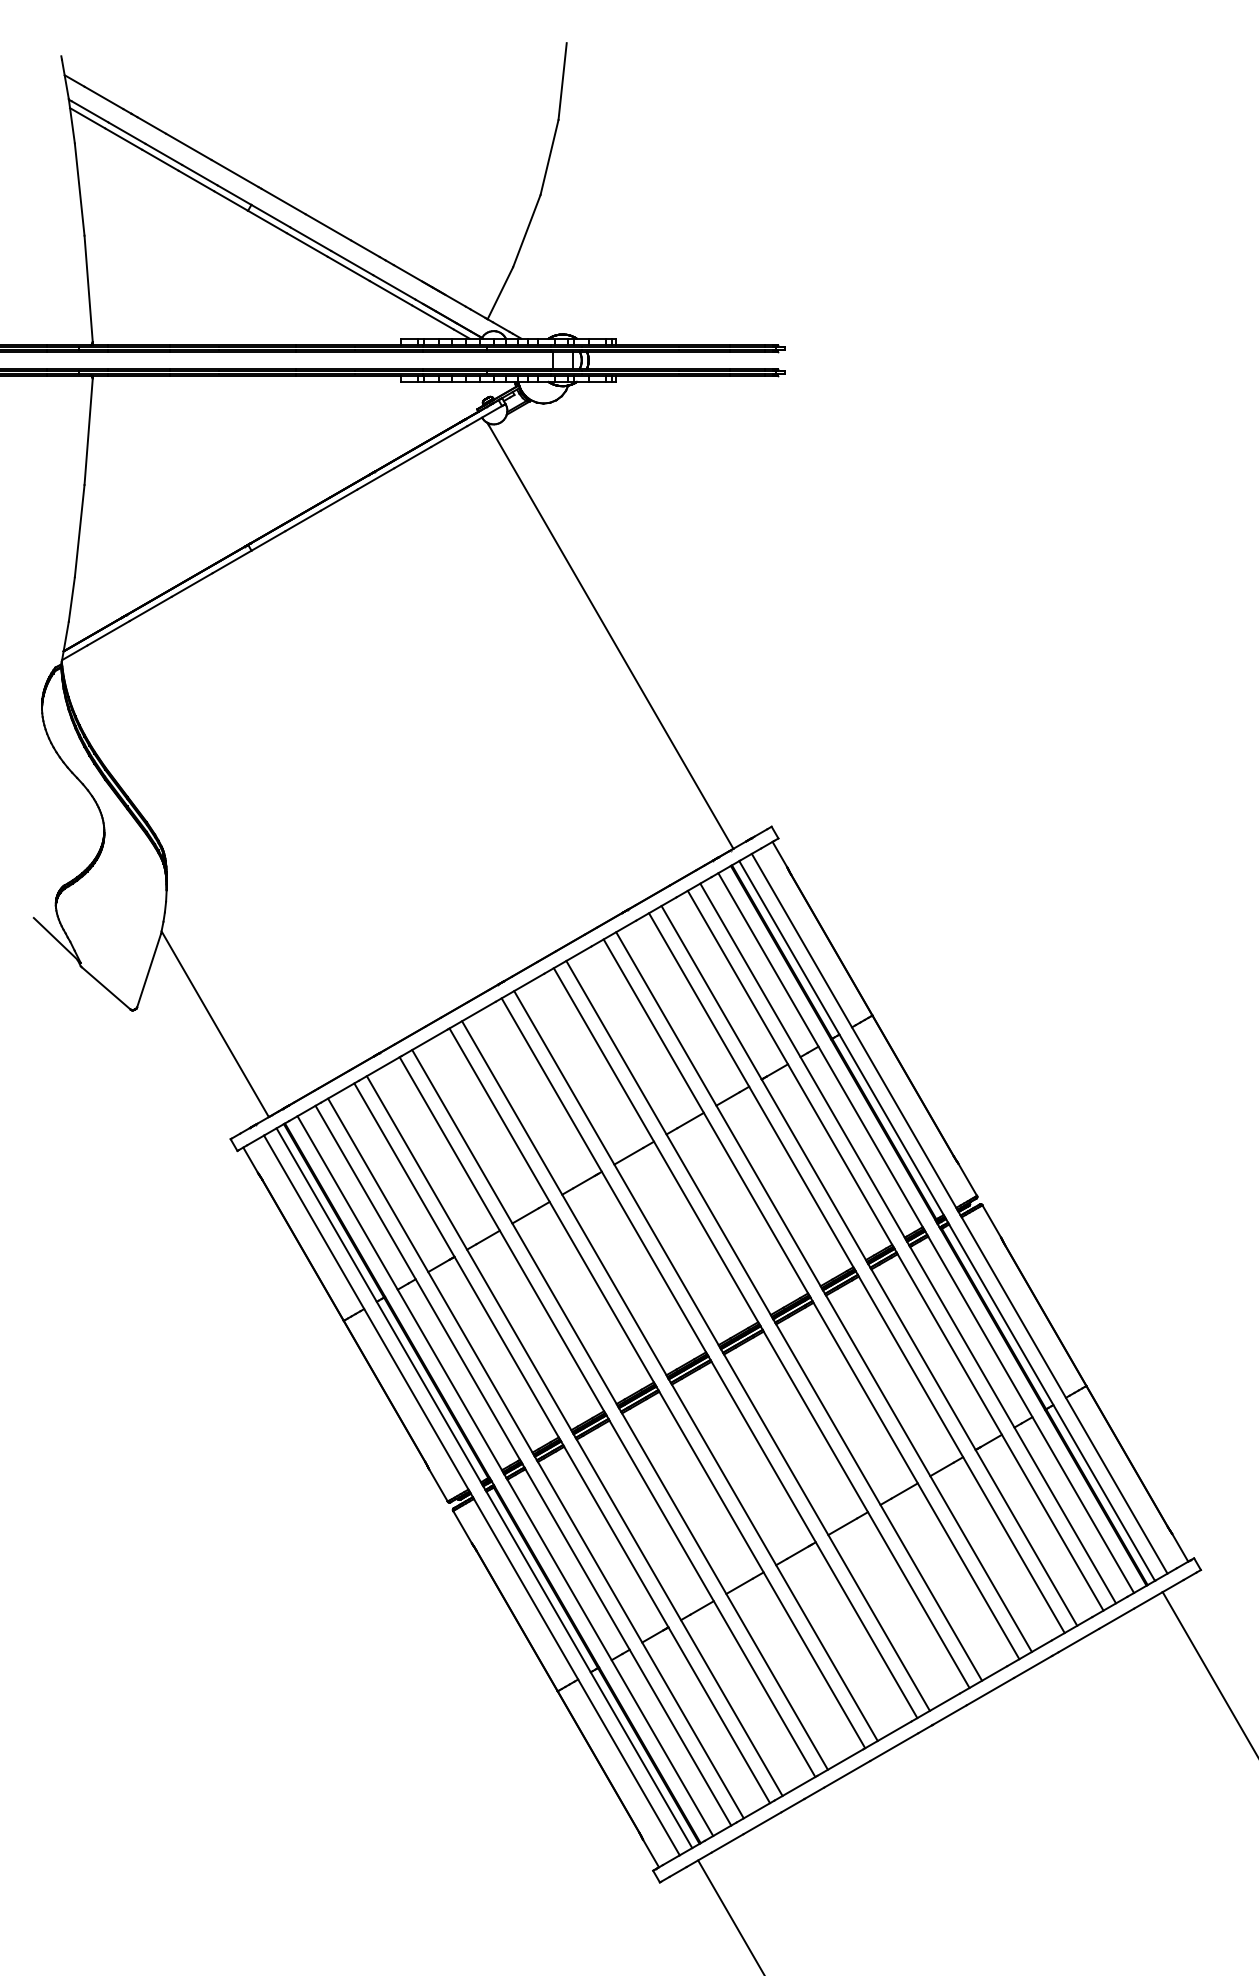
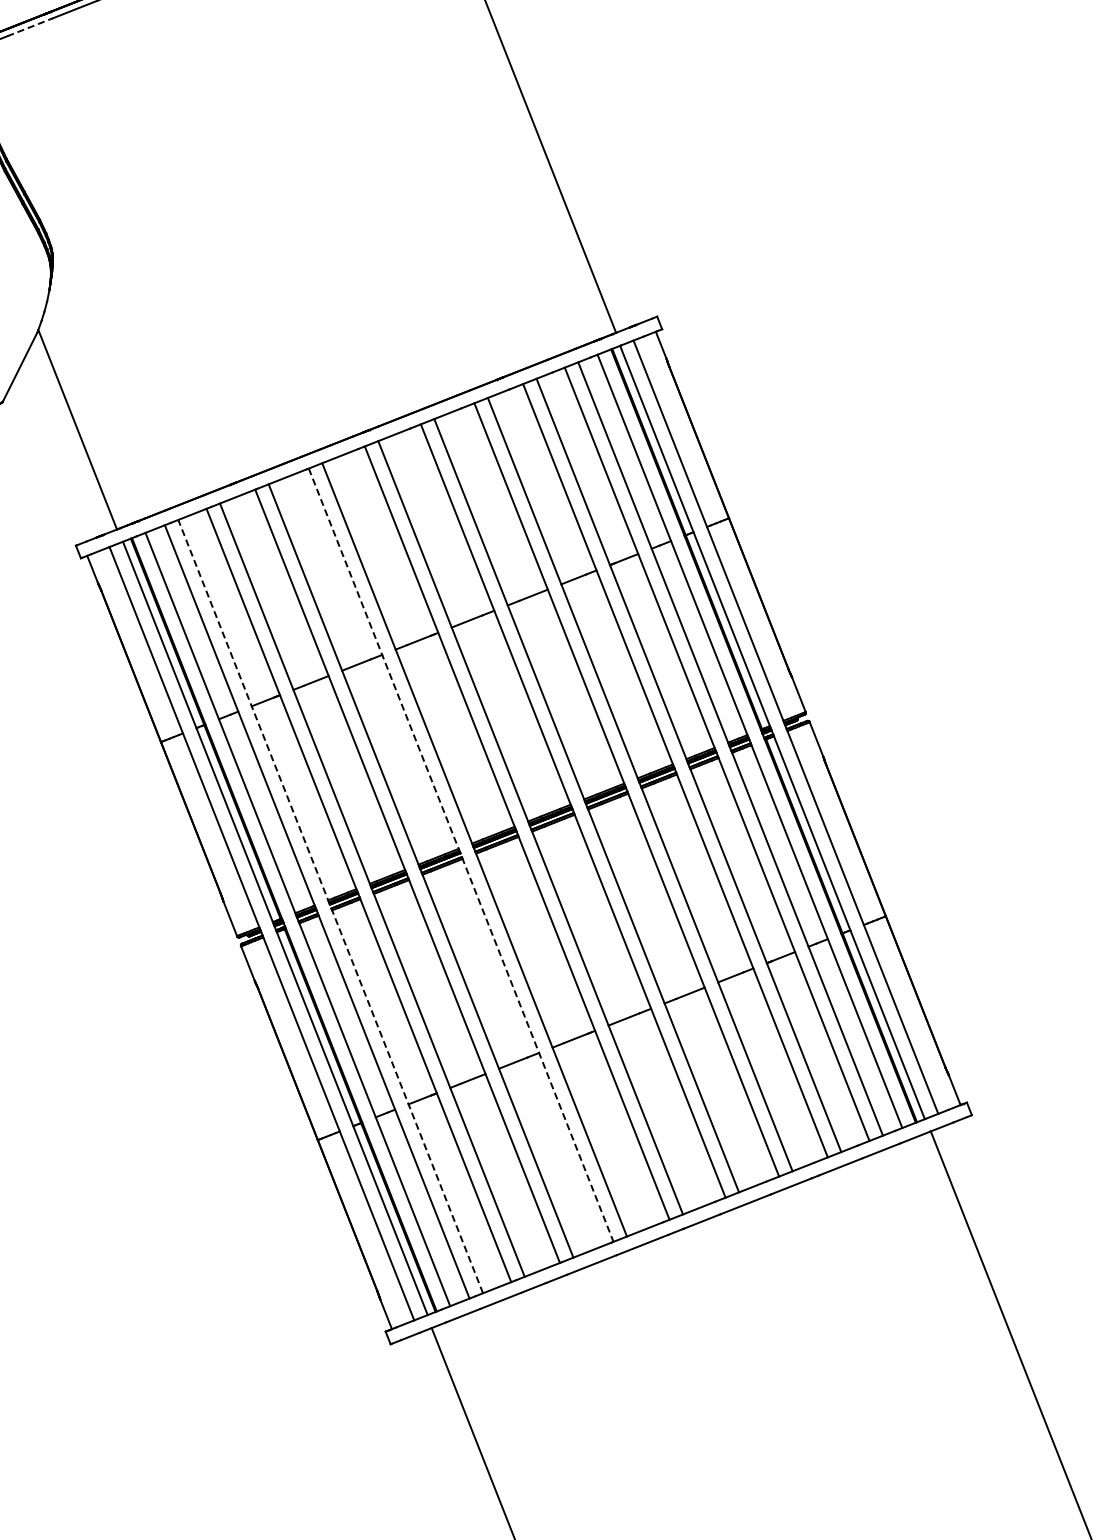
line: (109, 633) -> (30, 27), solid -> dashed
line: (657, 1388) -> (461, 855), solid -> dashed
line: (535, 1458) -> (330, 906), solid -> dashed

